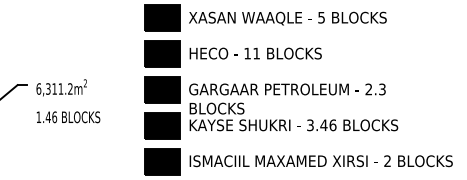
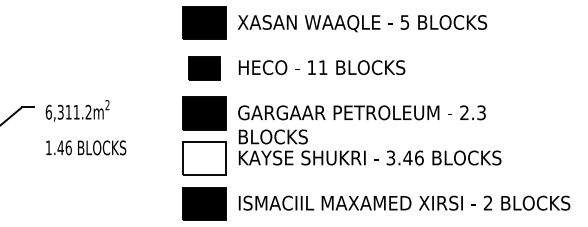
part: (162, 54) -> (204, 68), size x0.7
fill: (162, 125) -> (204, 158), removed

